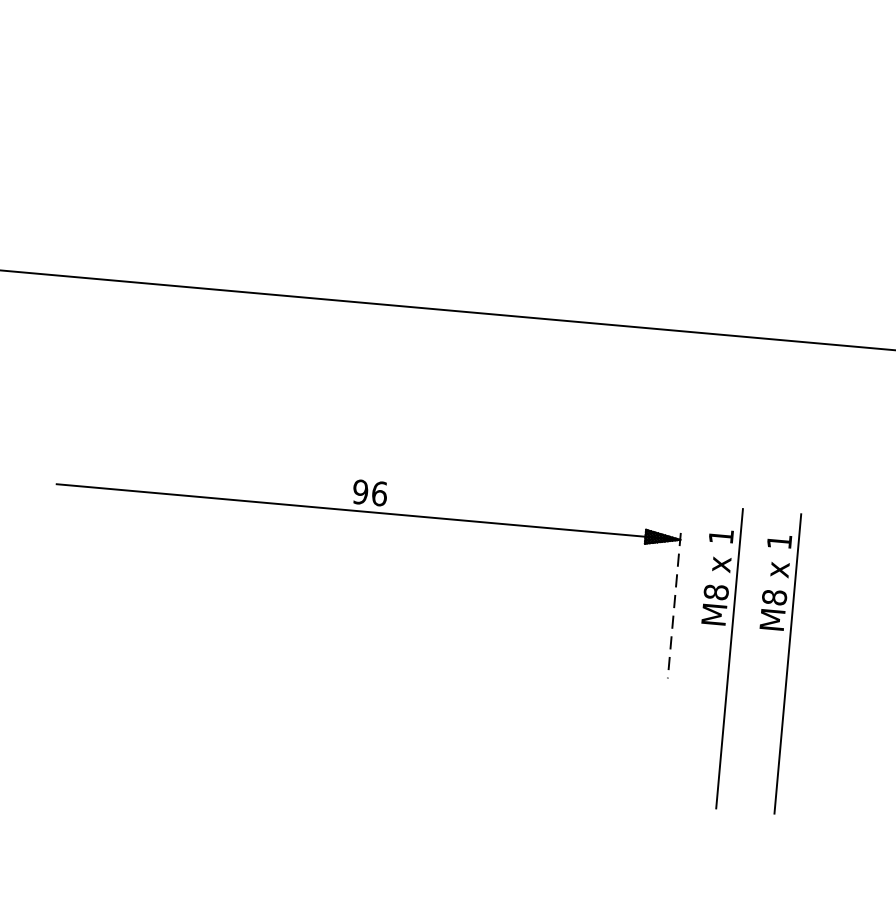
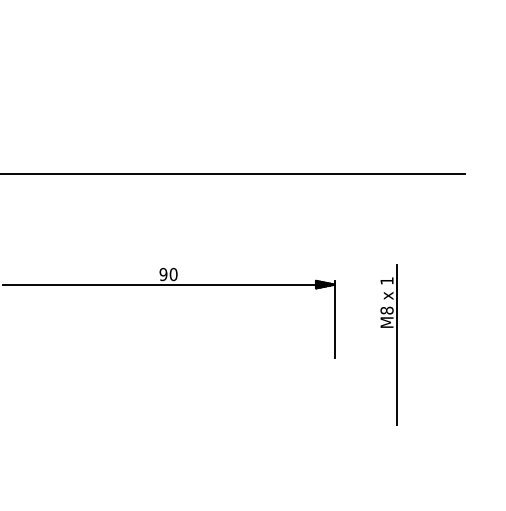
text: (379, 493) -> (173, 274), 96 -> 90
line: (674, 605) -> (334, 319), dashed -> solid
part: (728, 657) -> (365, 344), removed

